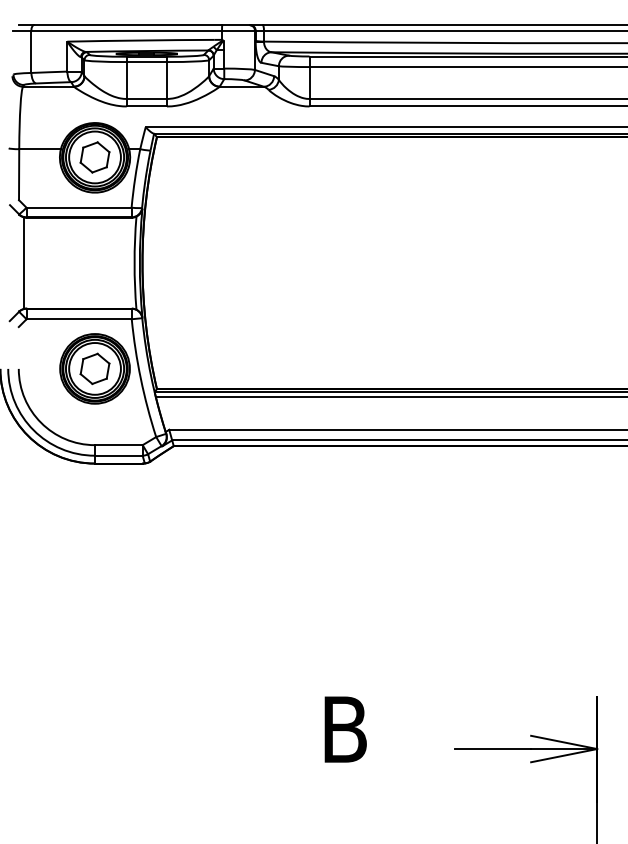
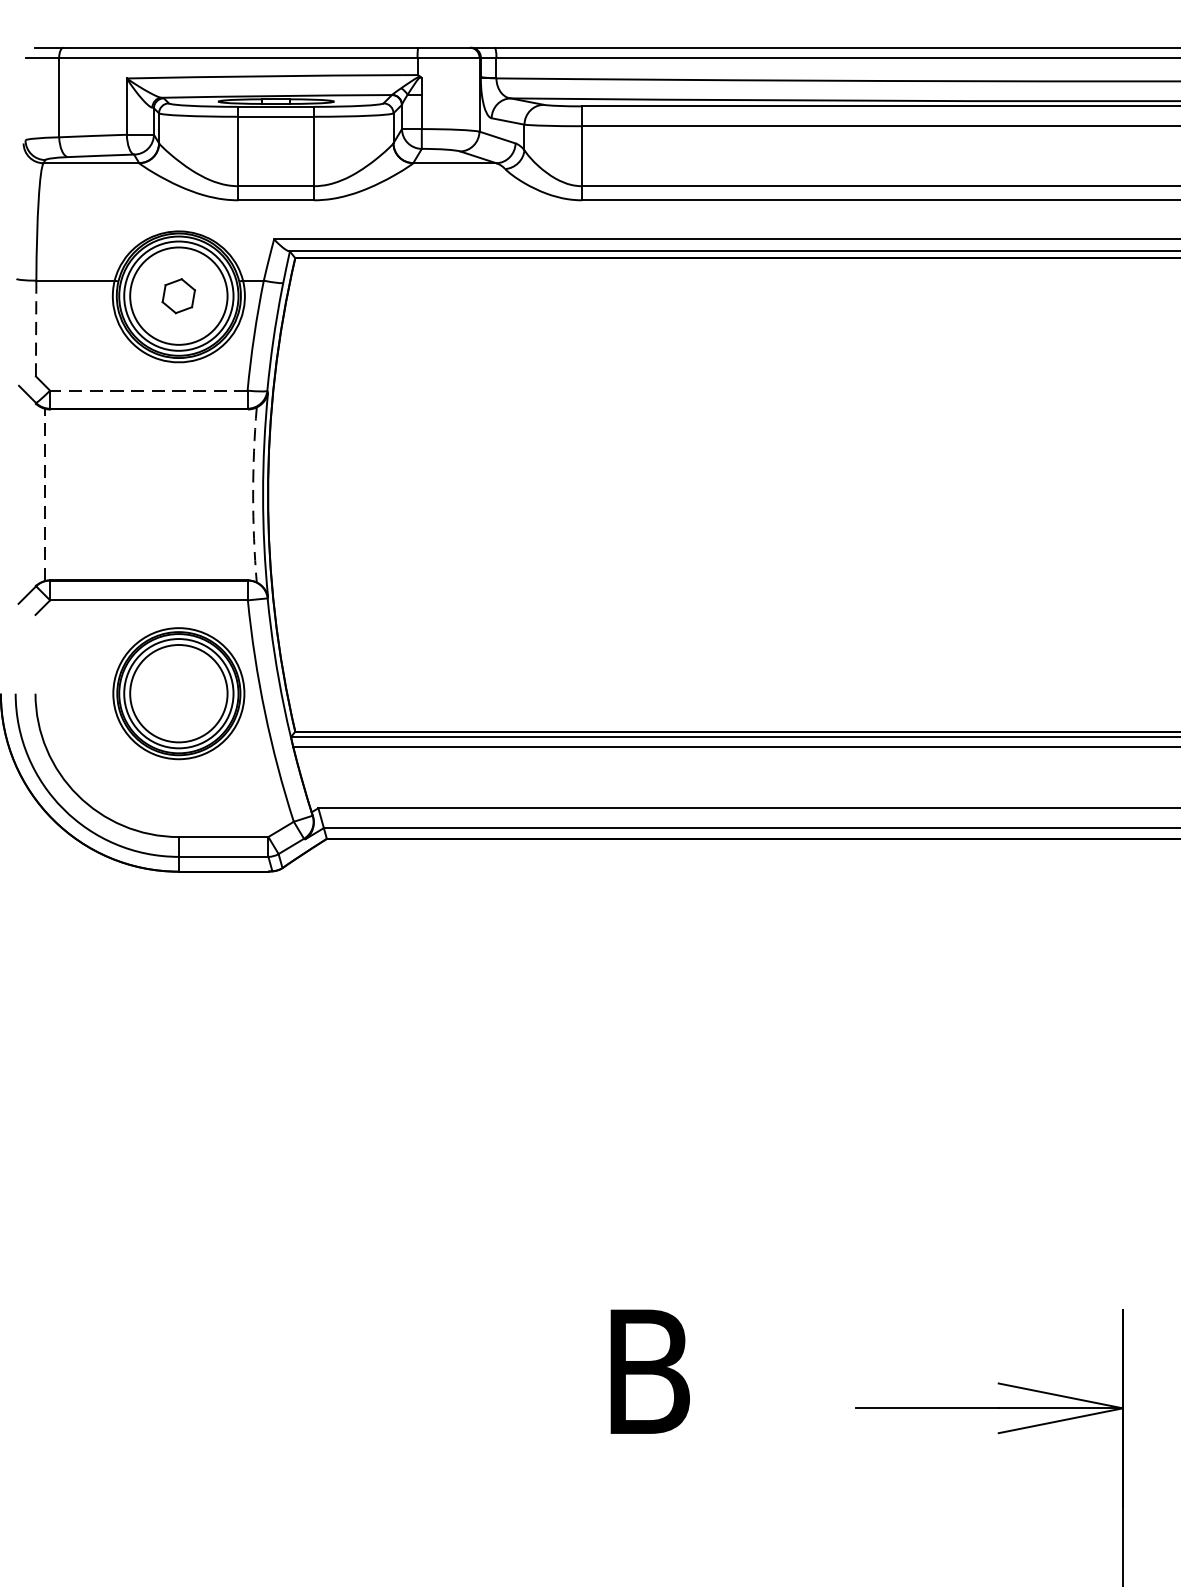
part: (94, 157) -> (177, 296), size x0.6
line: (19, 174) -> (36, 328), solid -> dashed
line: (79, 207) -> (149, 390), solid -> dashed
line: (23, 263) -> (44, 495), solid -> dashed
arc: (134, 263) -> (253, 495), solid -> dashed
part: (94, 368) -> (177, 692), removed

